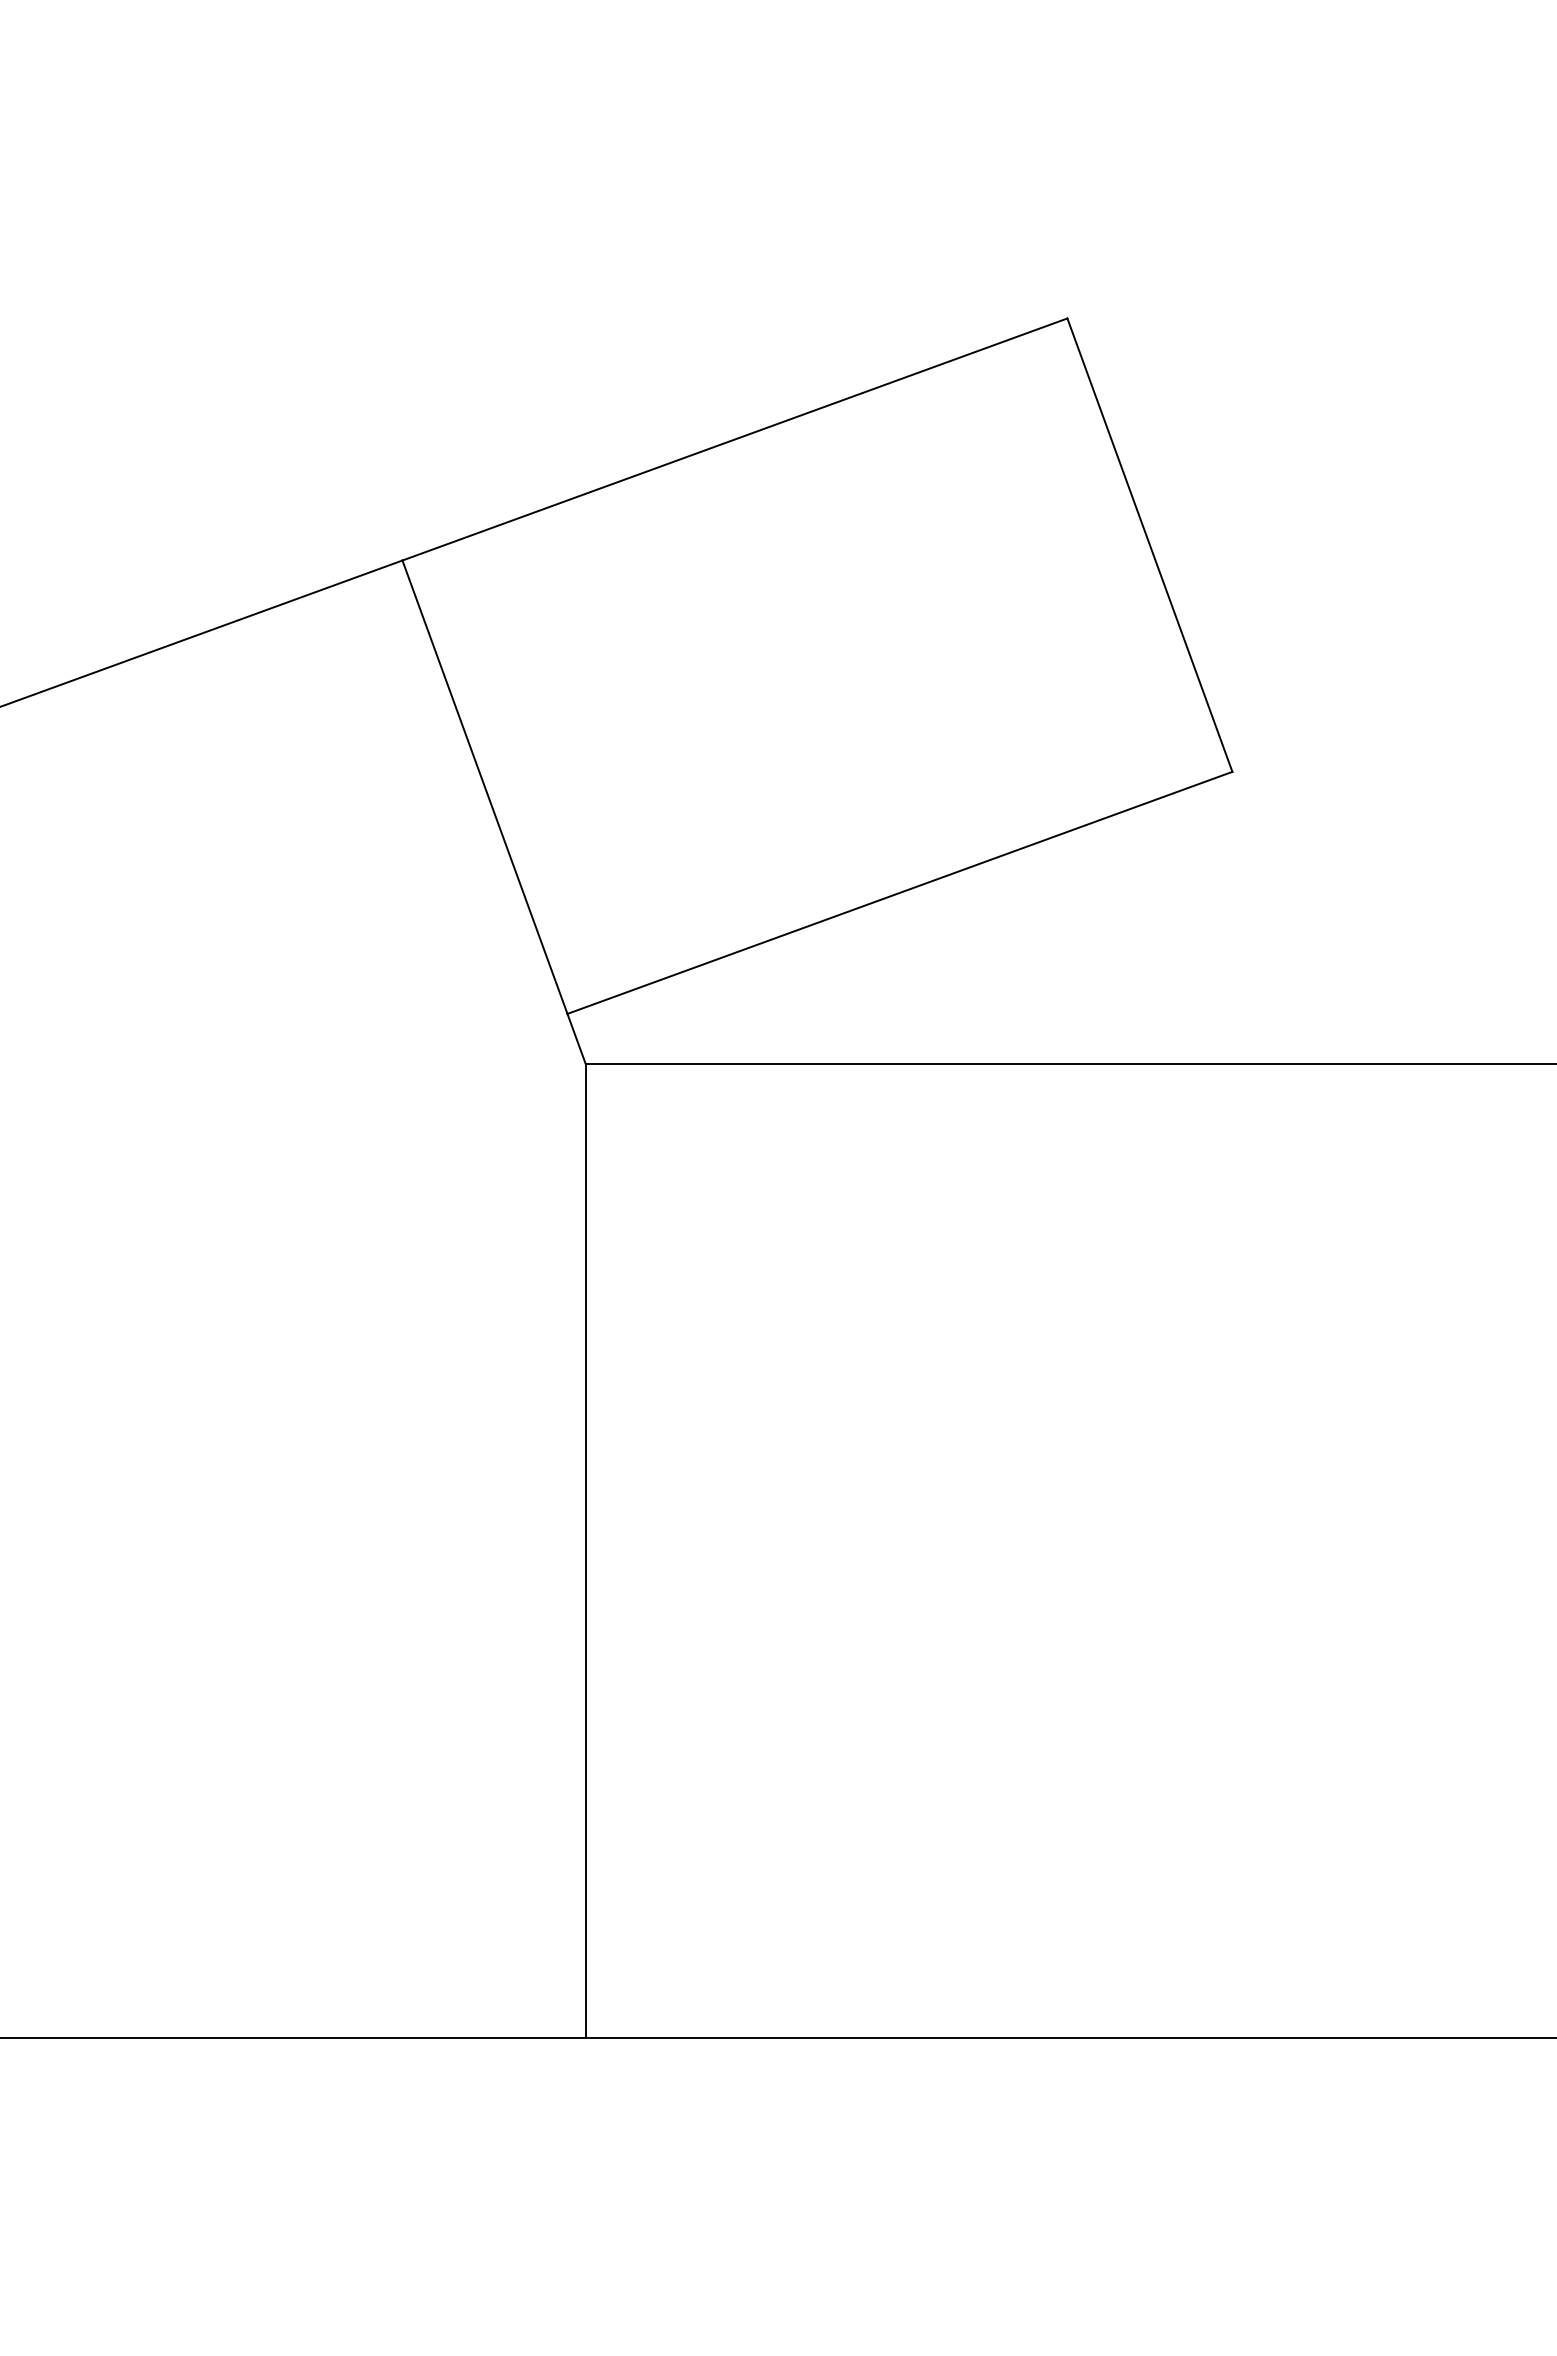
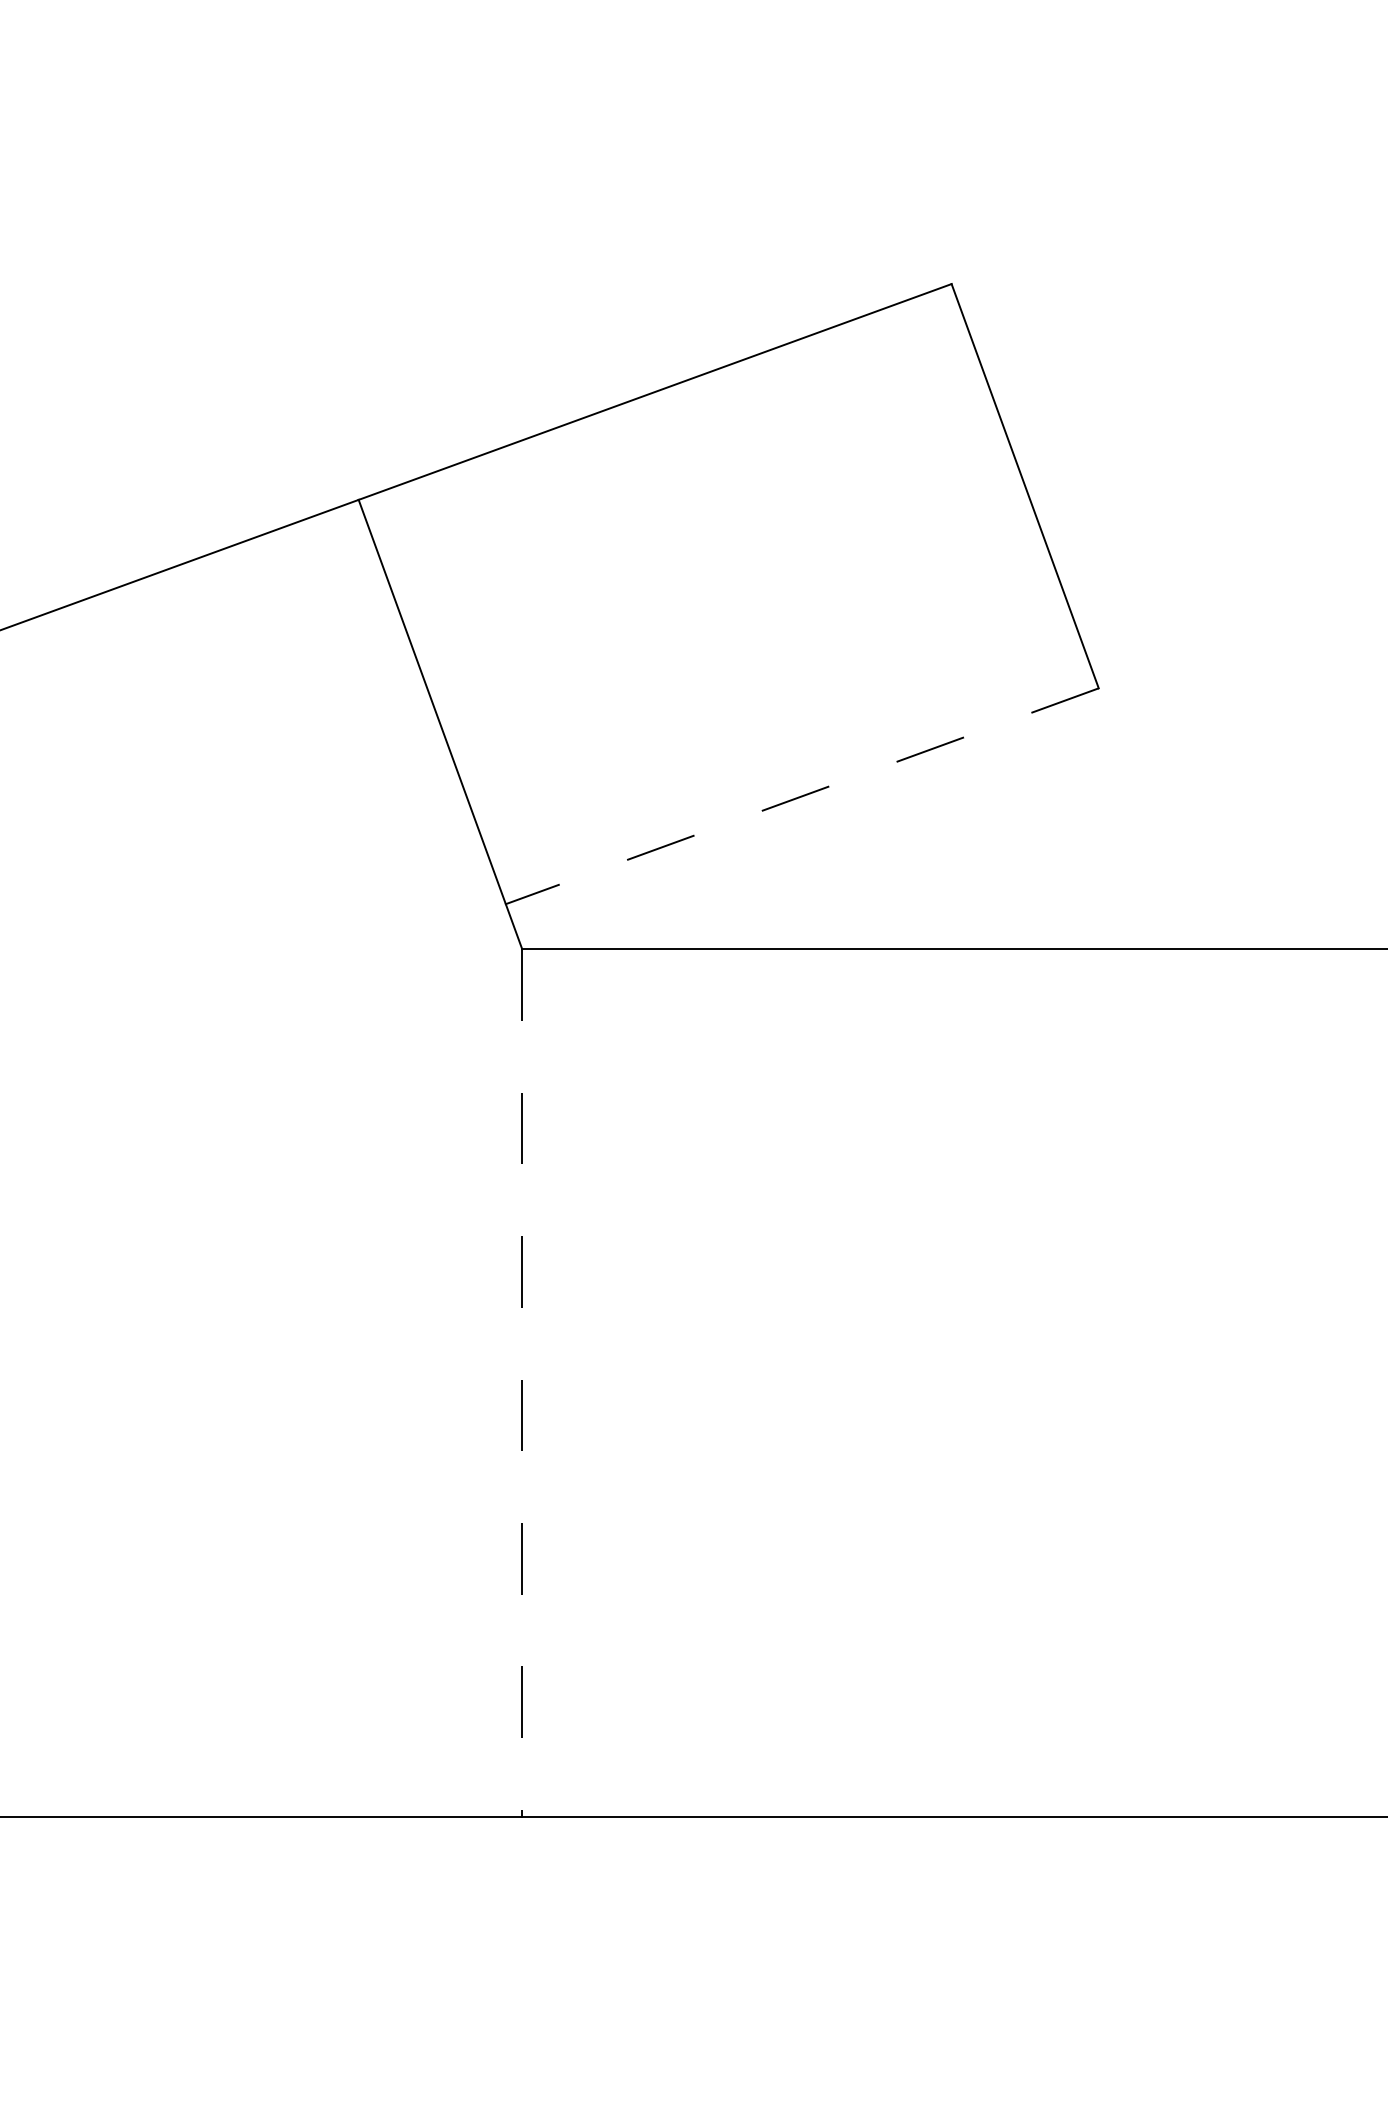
line: (899, 892) -> (801, 795), solid -> dashed
line: (585, 1551) -> (521, 1383), solid -> dashed

